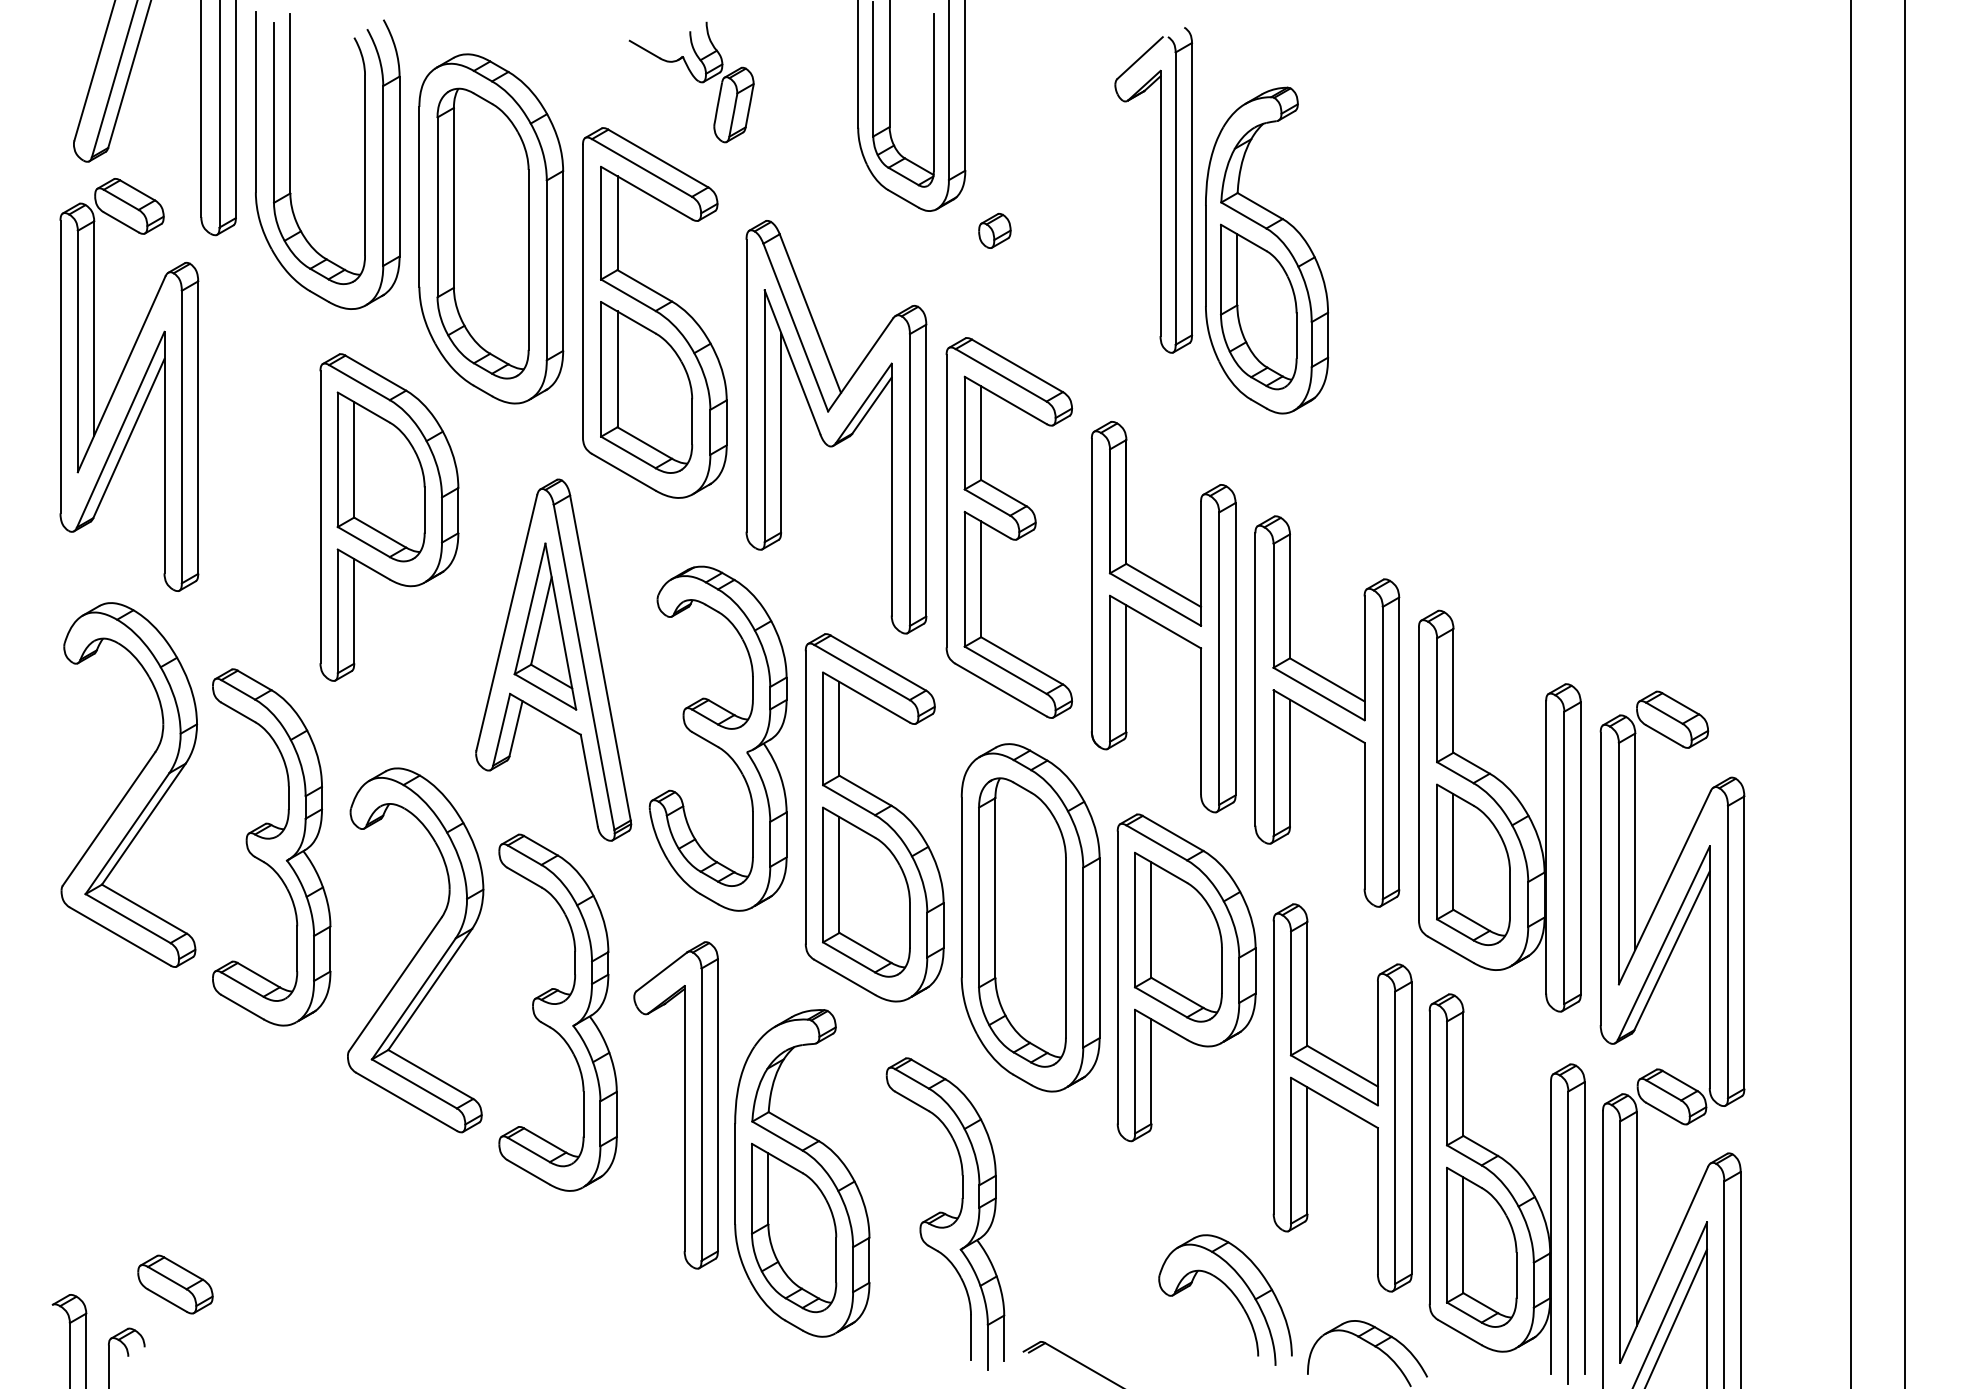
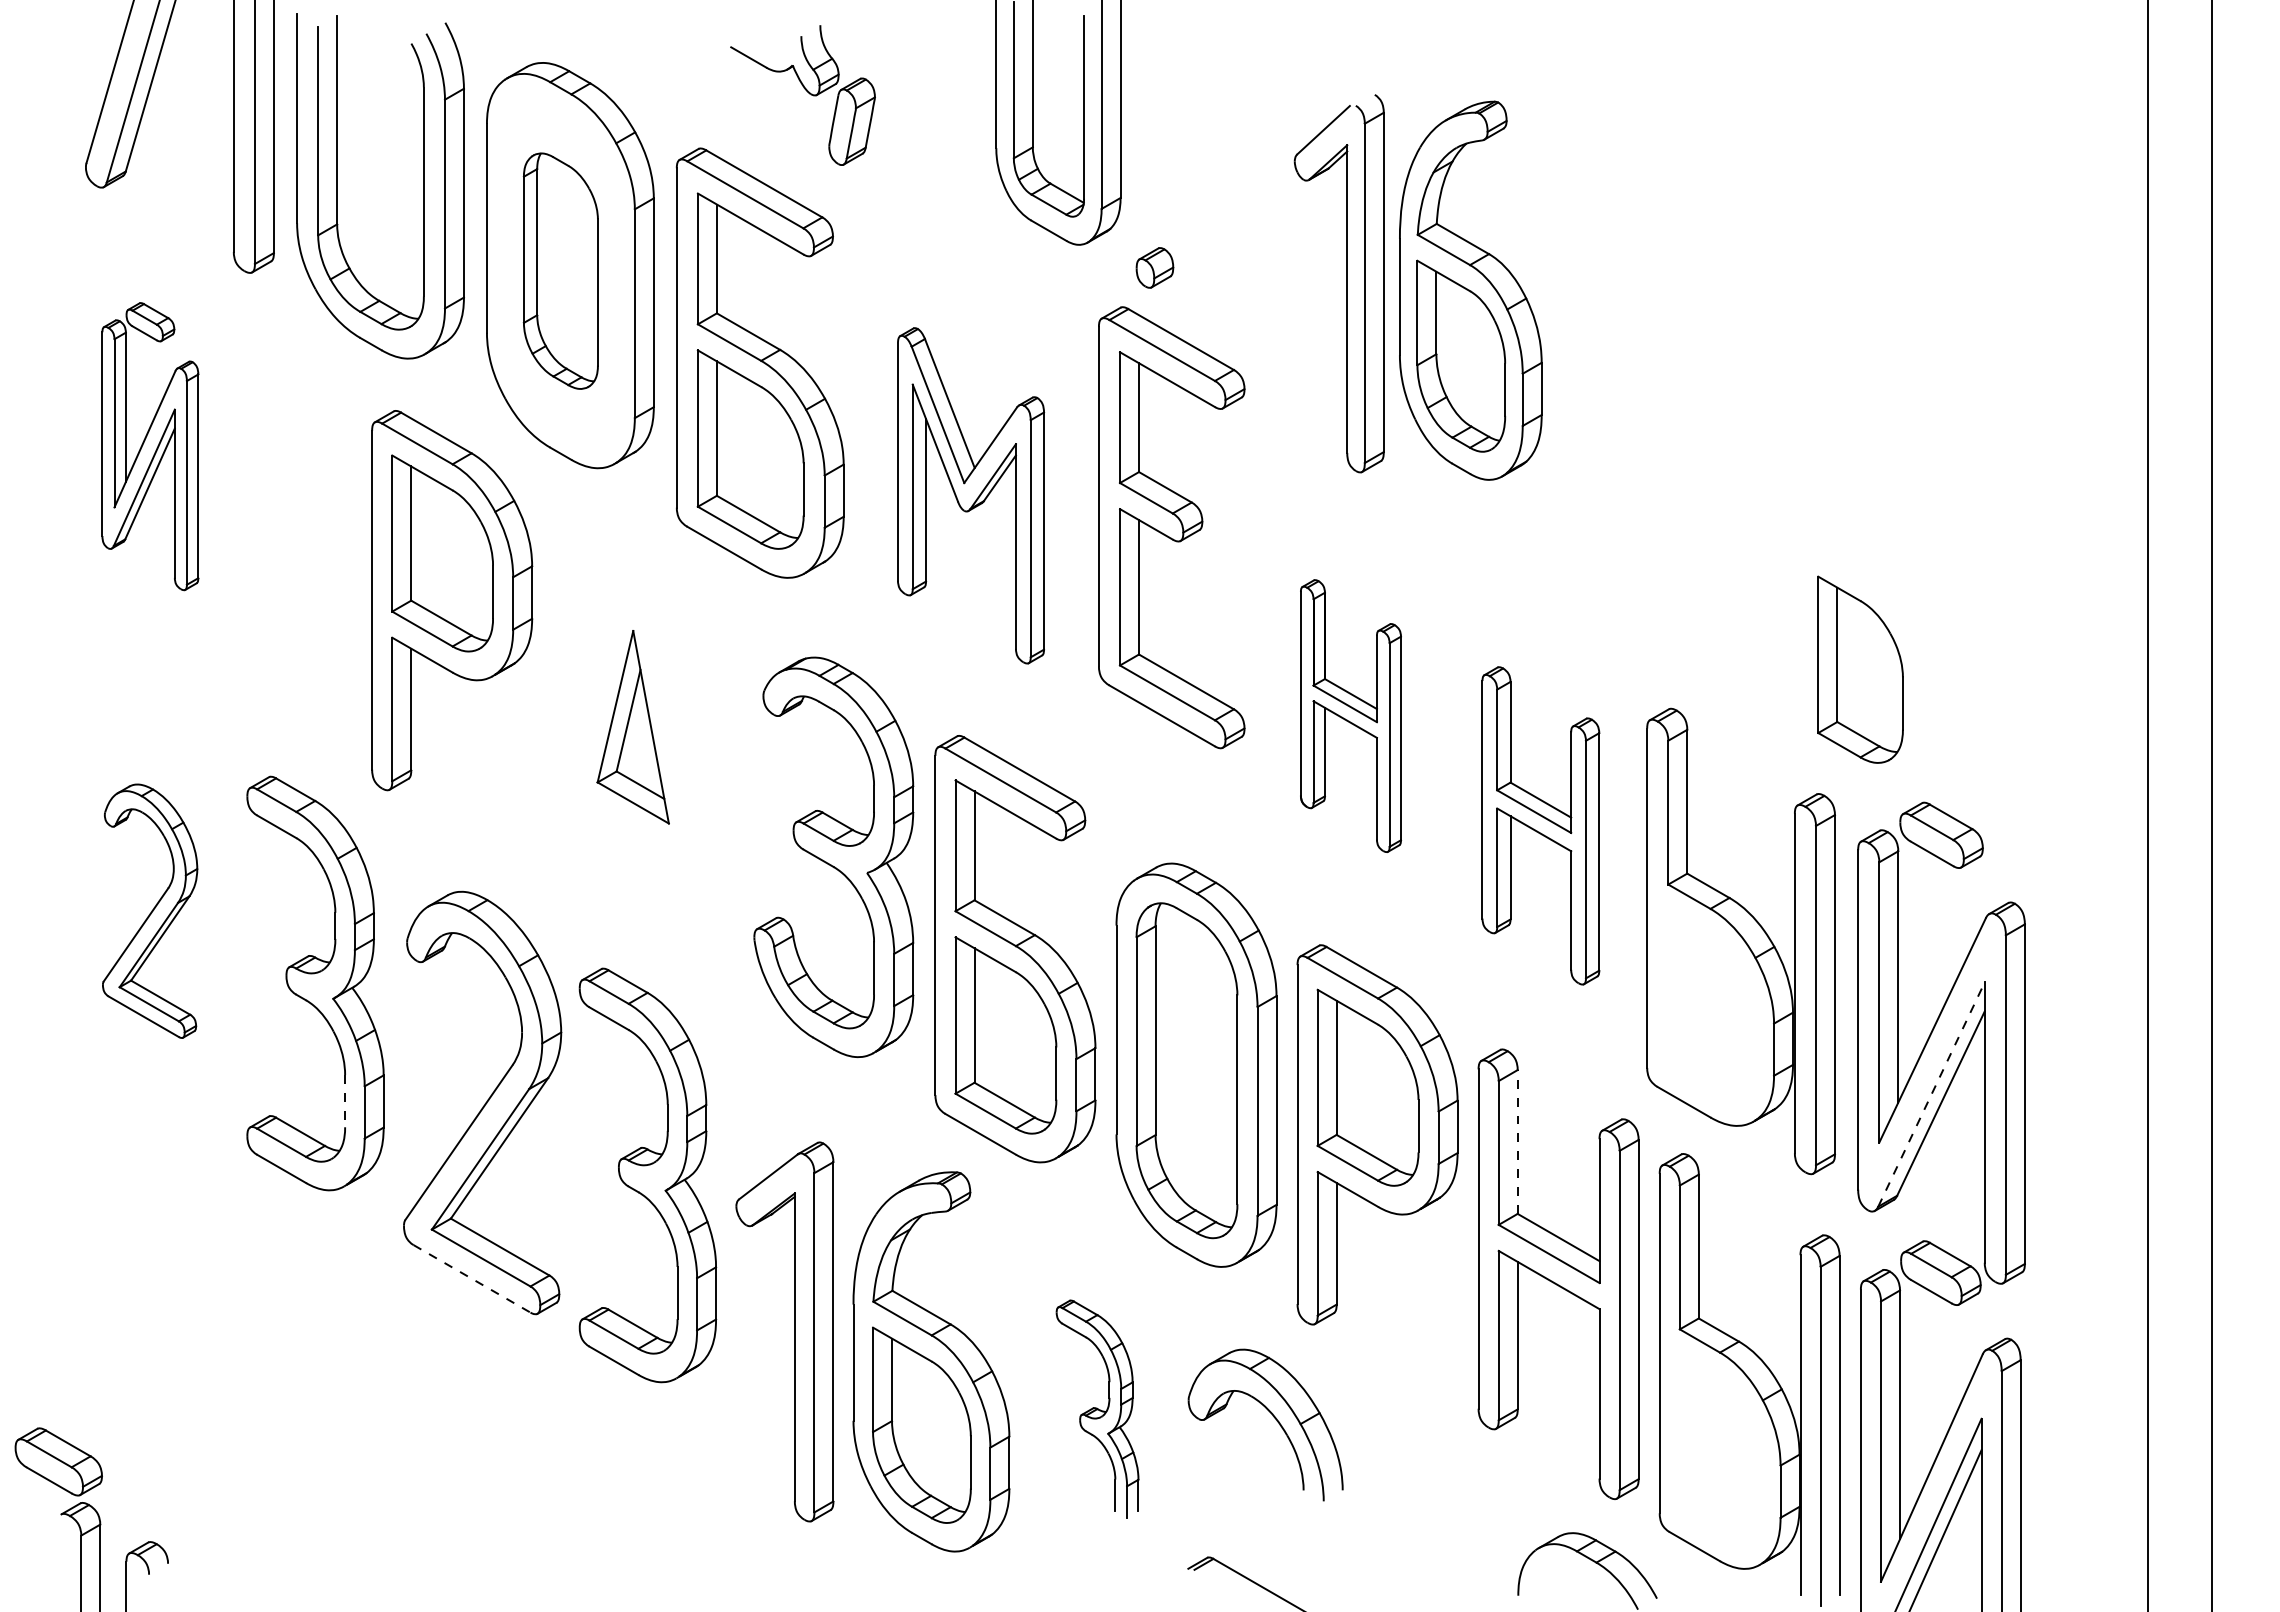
part: (1159, 190) -> (1346, 283), moved
part: (482, 234) -> (560, 271), size x0.7
part: (129, 384) -> (150, 446), size x0.6
part: (835, 427) -> (970, 495), size x0.7
part: (1009, 527) -> (1171, 527), moved
part: (1163, 616) -> (1350, 715), size x0.6
part: (553, 659) -> (642, 765), removed
part: (1327, 711) -> (1540, 825), size x0.7
part: (128, 785) -> (149, 911), size x0.6
part: (1473, 864) -> (1860, 669), moved
line: (1663, 943) -> (1931, 1094), solid -> dashed
line: (297, 949) -> (345, 1101), solid -> dashed
line: (1307, 983) -> (1517, 1141), solid -> dashed
line: (406, 1101) -> (472, 1278), solid -> dashed
part: (684, 1105) -> (794, 1331), moved
part: (945, 1213) -> (1097, 1408), size x0.6
part: (1481, 1247) -> (1719, 1447), removed
part: (175, 1284) -> (58, 1461), moved
part: (1232, 1293) -> (1273, 1417), moved

